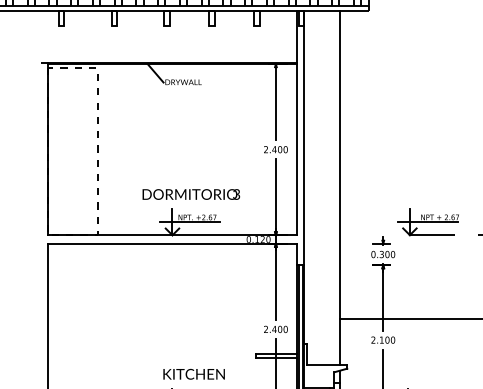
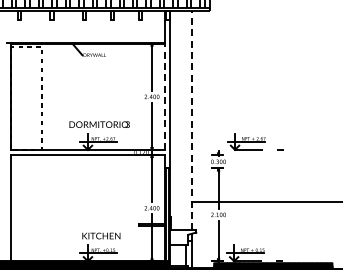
line: (297, 149) -> (165, 96), solid -> dashed
line: (339, 187) -> (191, 120), solid -> dashed

